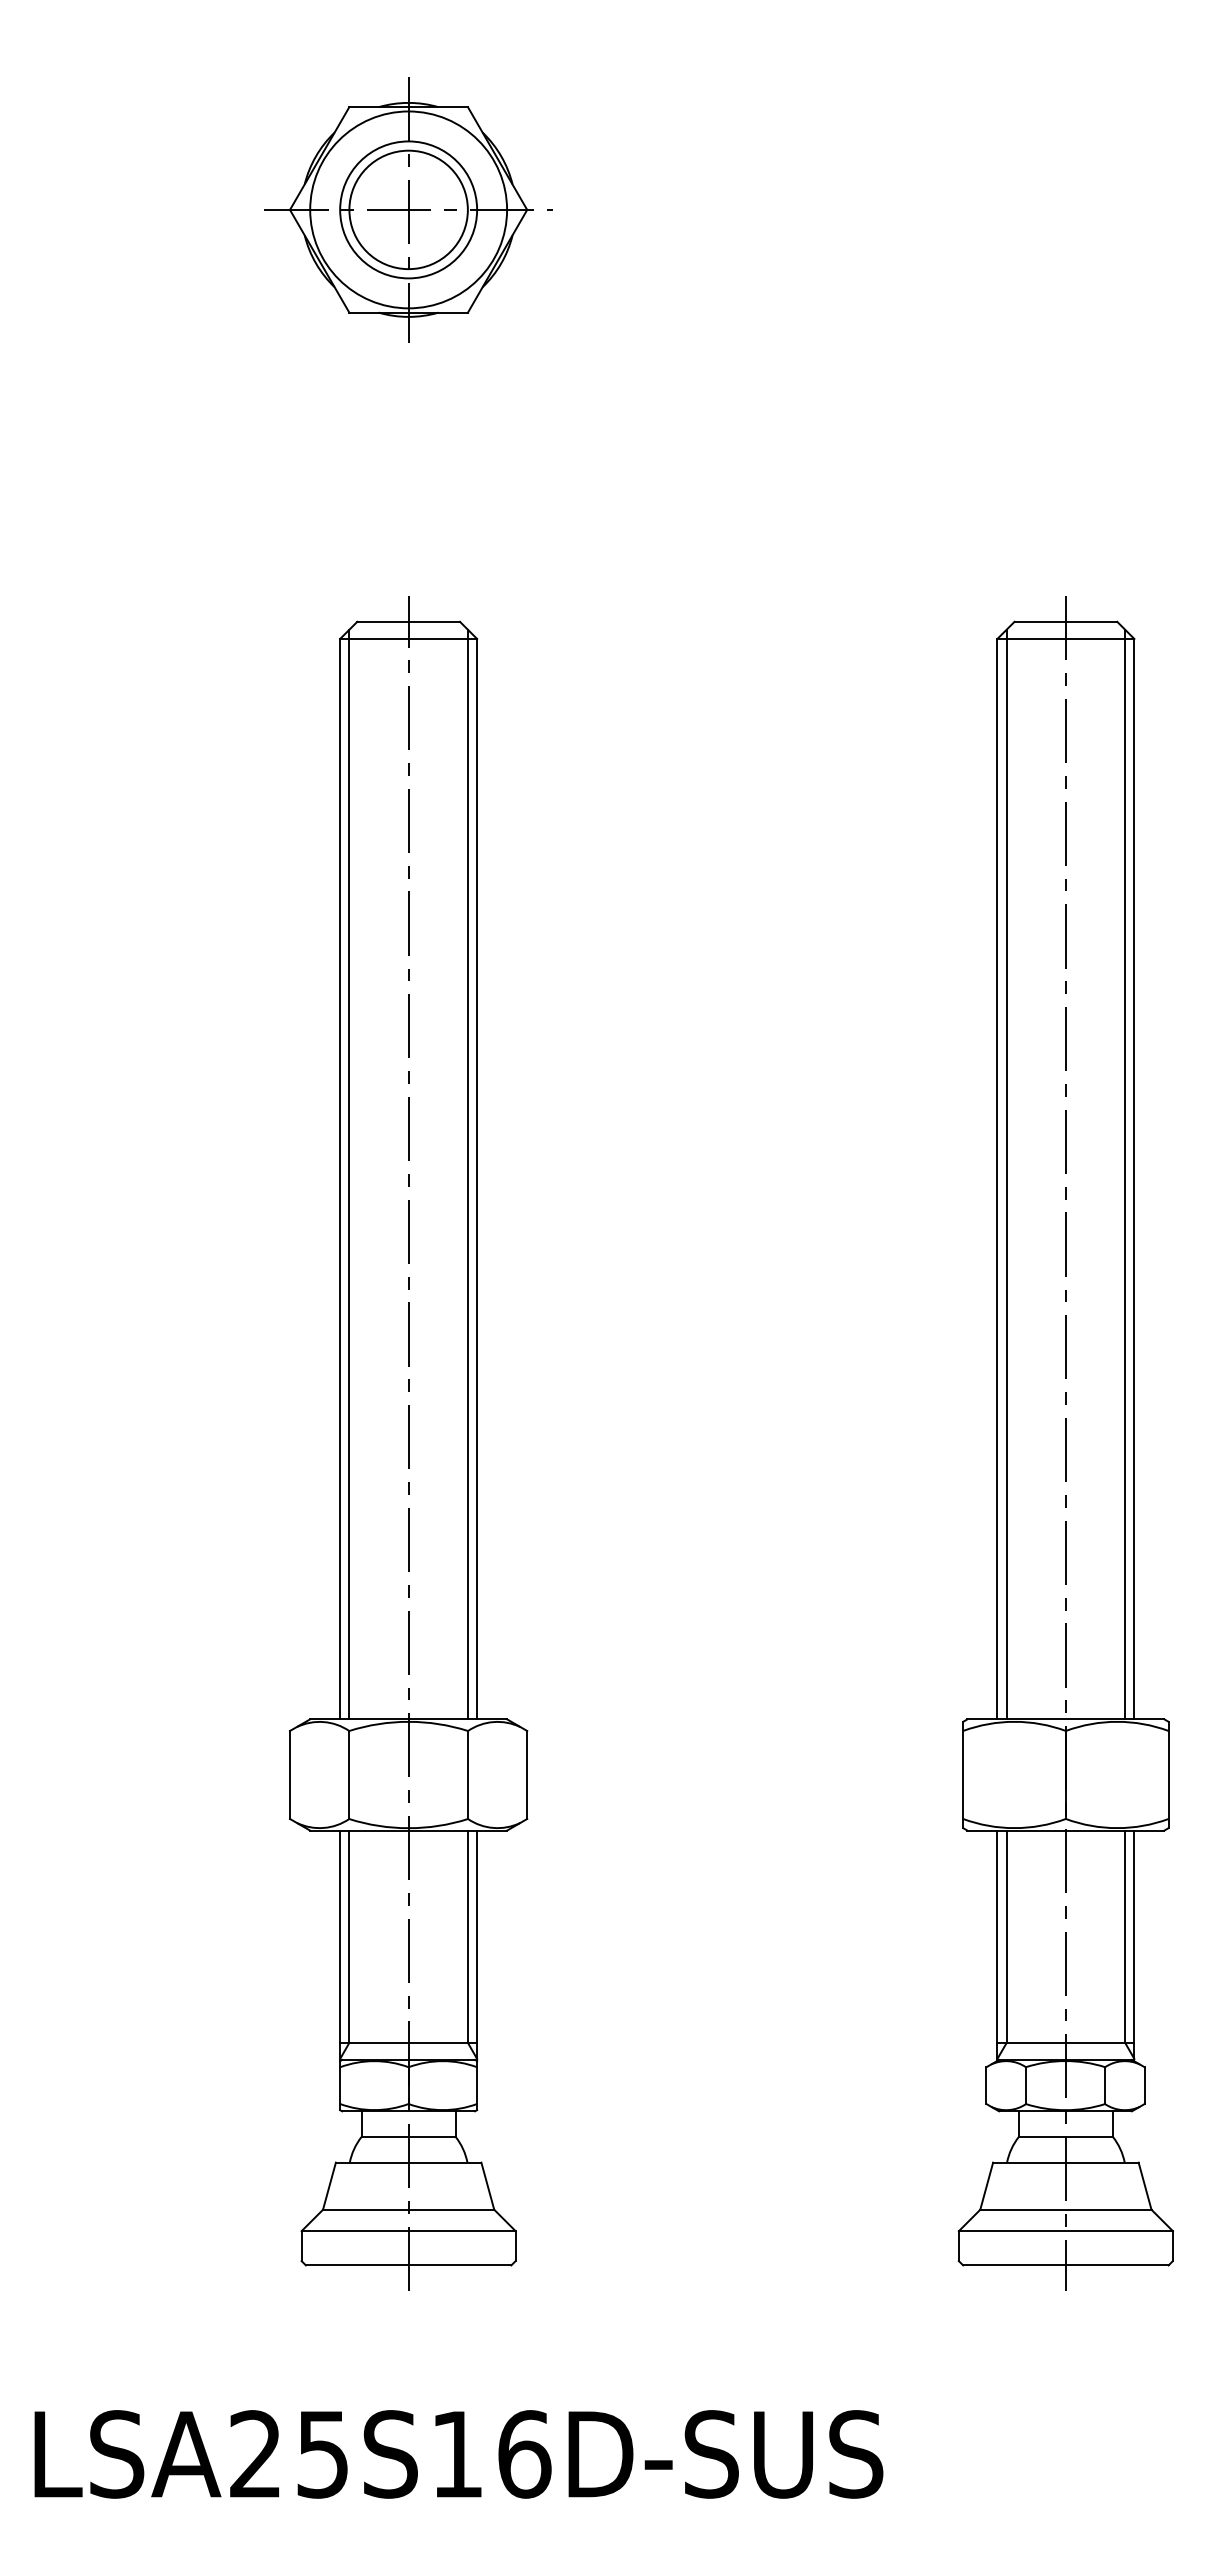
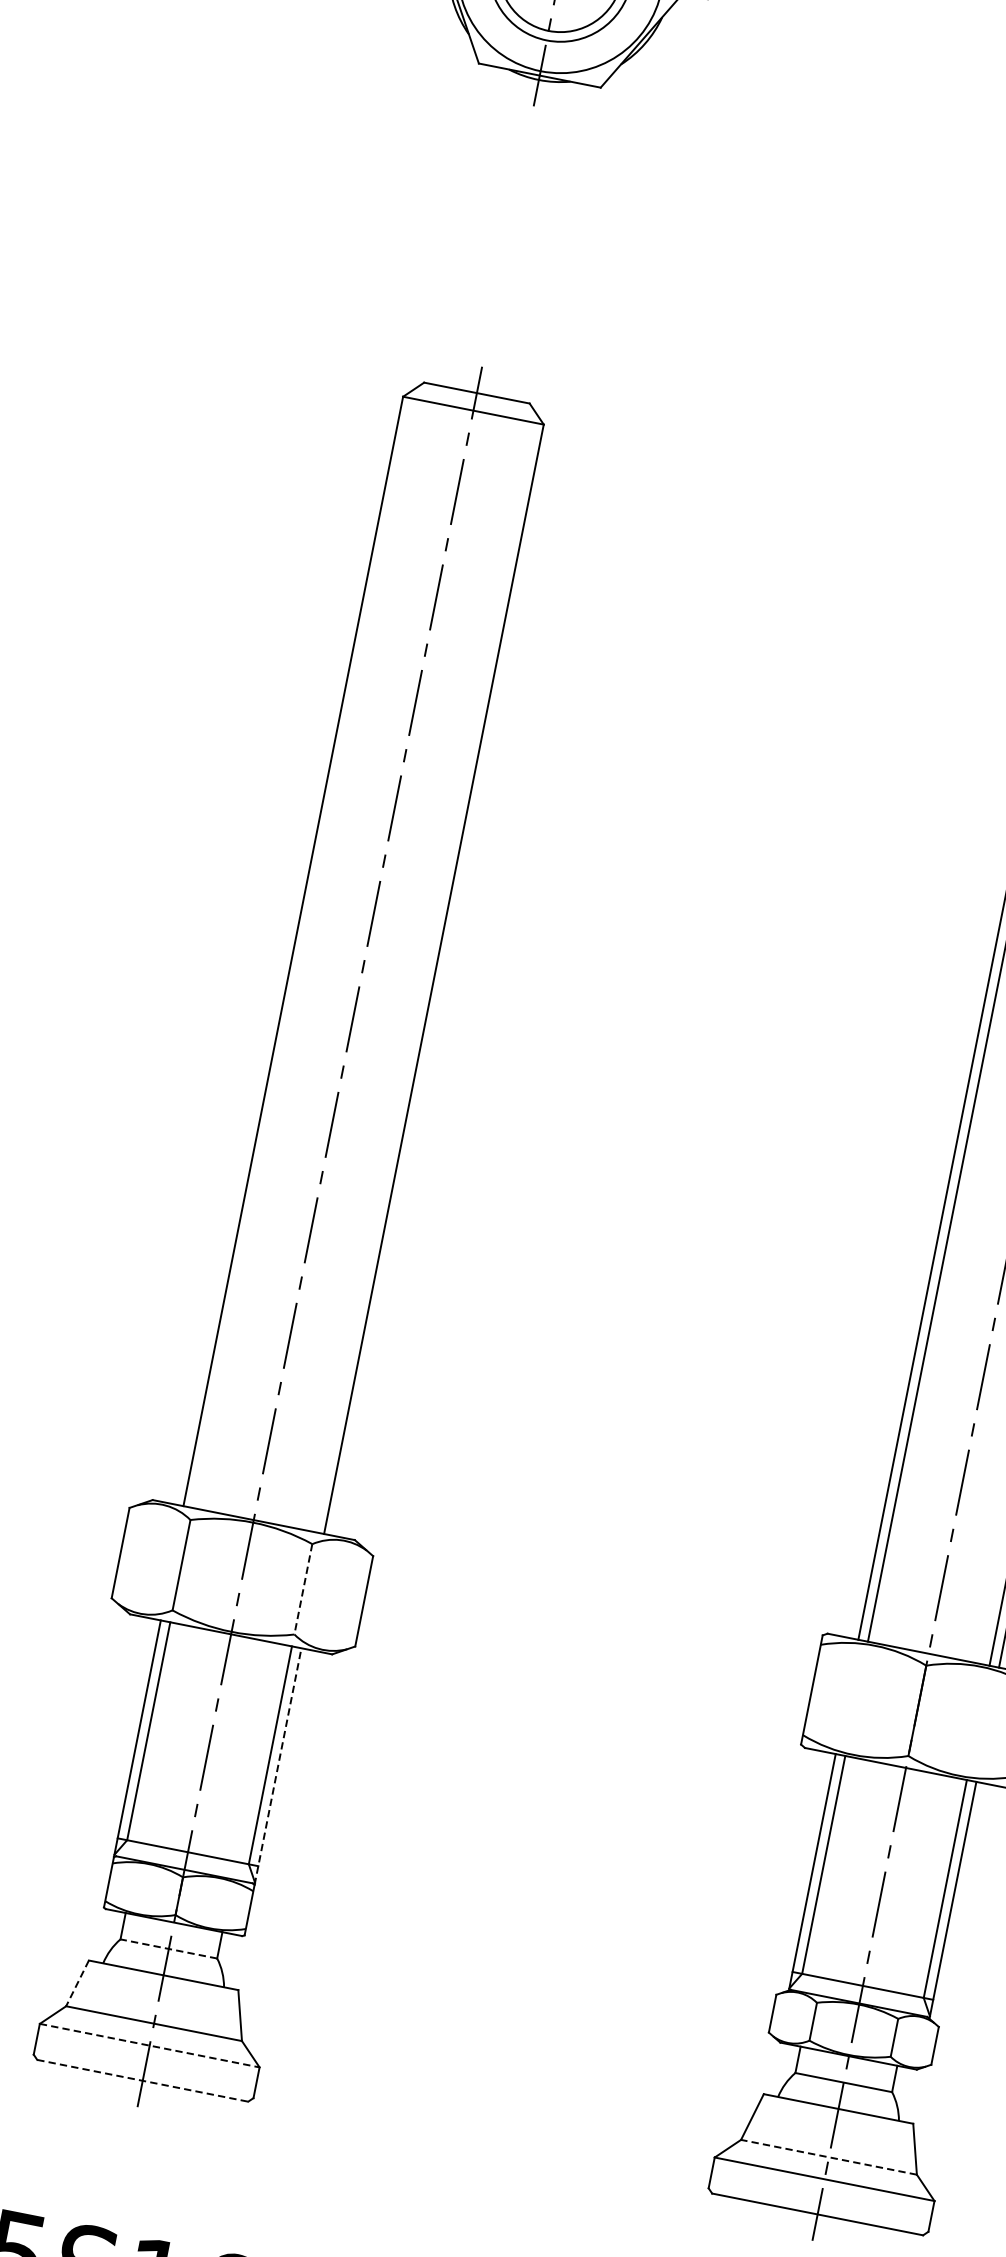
line: (349, 1174) -> (303, 948), removed
line: (467, 1174) -> (424, 972), removed
line: (467, 1774) -> (303, 1588), solid -> dashed
line: (477, 1945) -> (278, 1766), solid -> dashed
line: (408, 2136) -> (168, 1948), solid -> dashed
line: (329, 2186) -> (77, 1983), solid -> dashed
line: (1065, 2209) -> (828, 2156), solid -> dashed
line: (409, 2231) -> (150, 2046), solid -> dashed
line: (408, 2265) -> (142, 2080), solid -> dashed

